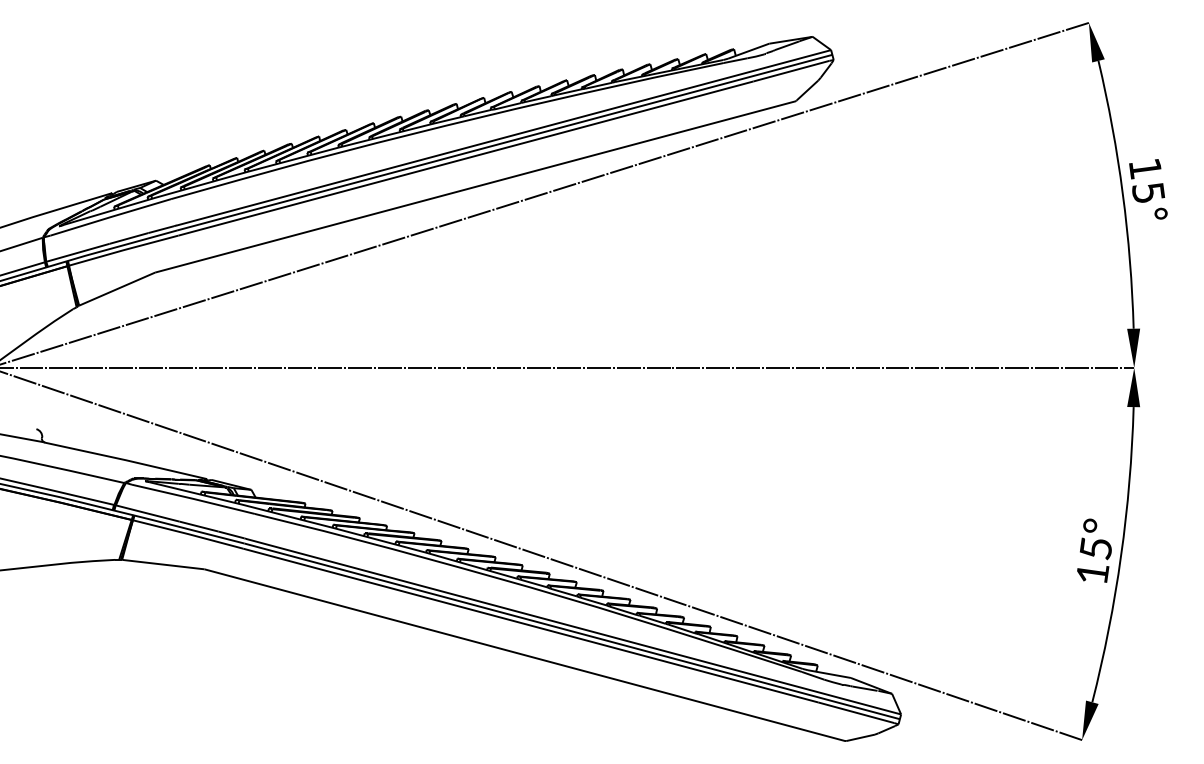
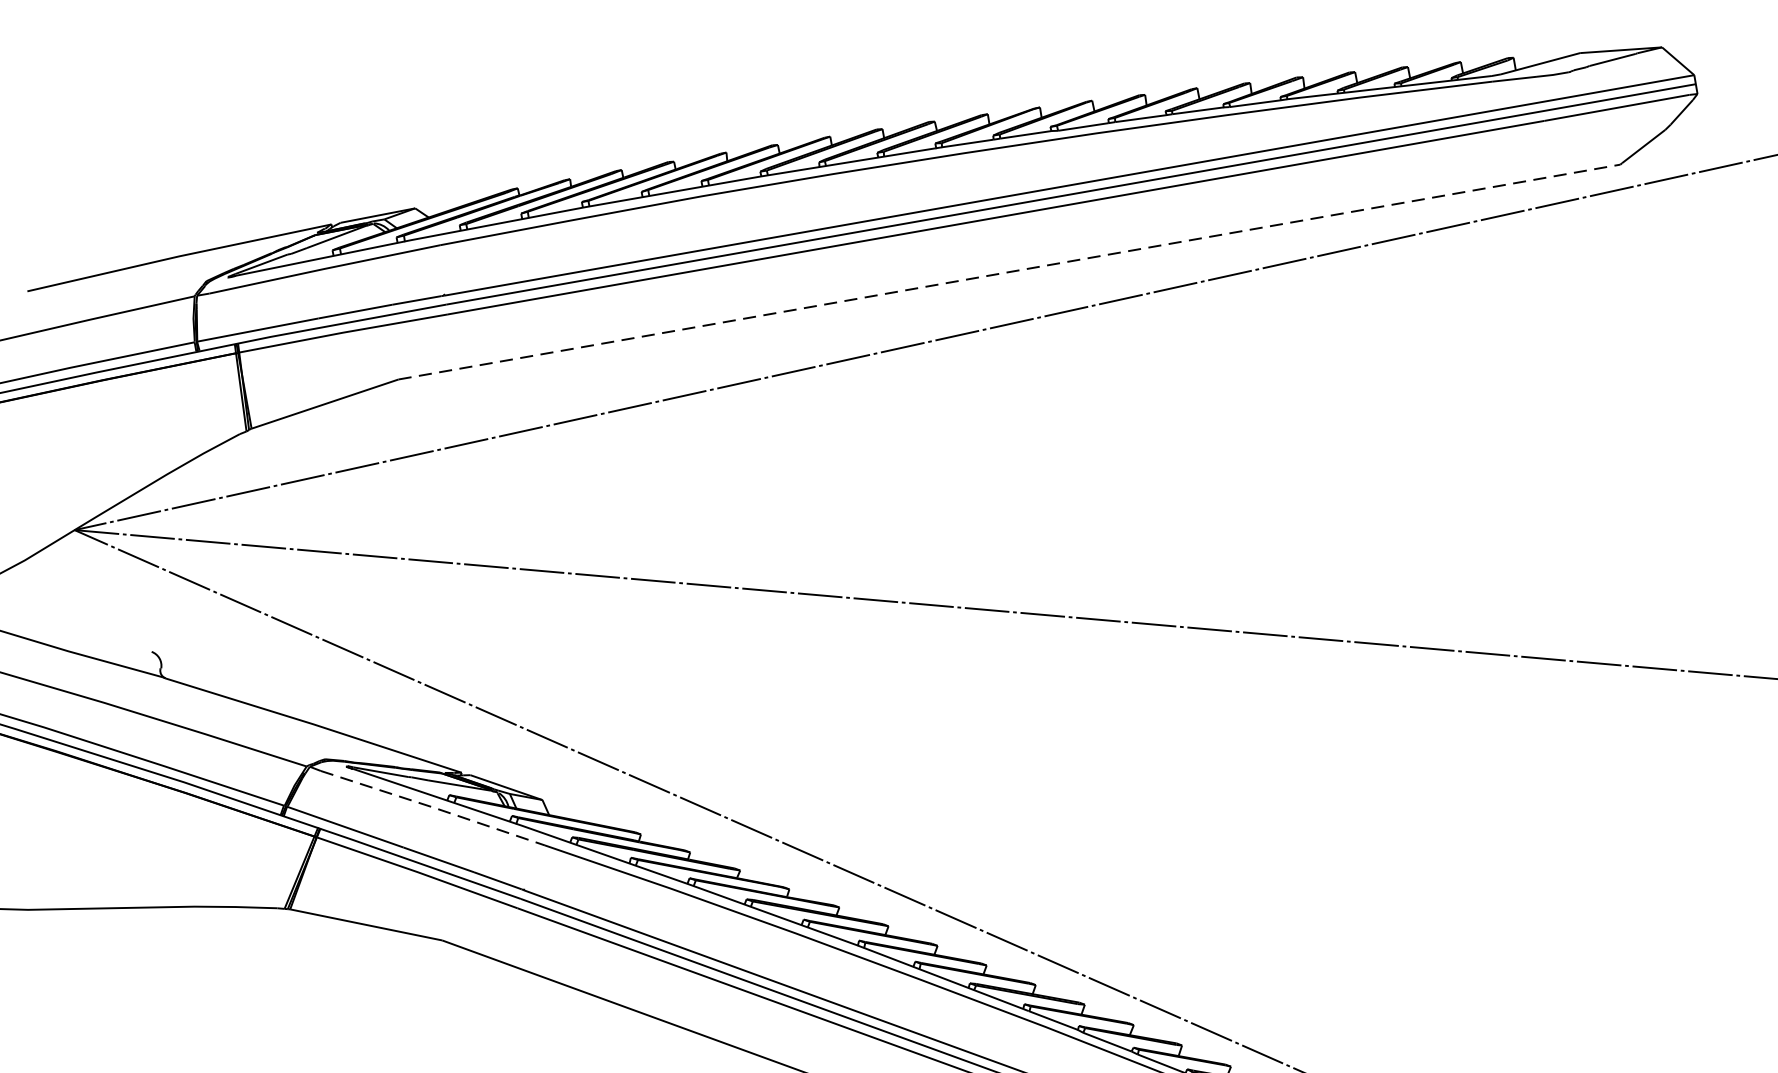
line: (475, 186) -> (1009, 271), solid -> dashed
line: (193, 498) -> (433, 806), solid -> dashed

